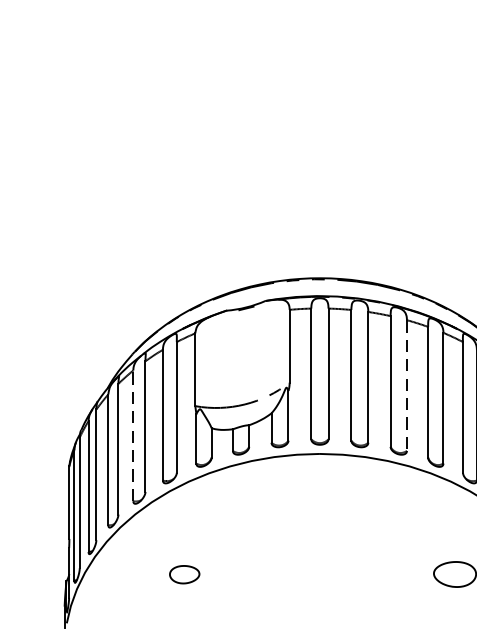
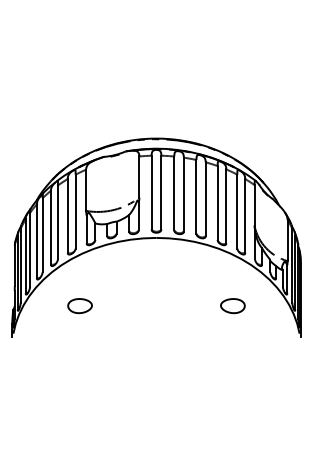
line: (406, 385) -> (205, 199), dashed -> solid
line: (134, 435) -> (51, 227), dashed -> solid
part: (183, 575) -> (79, 306), size x1.43

